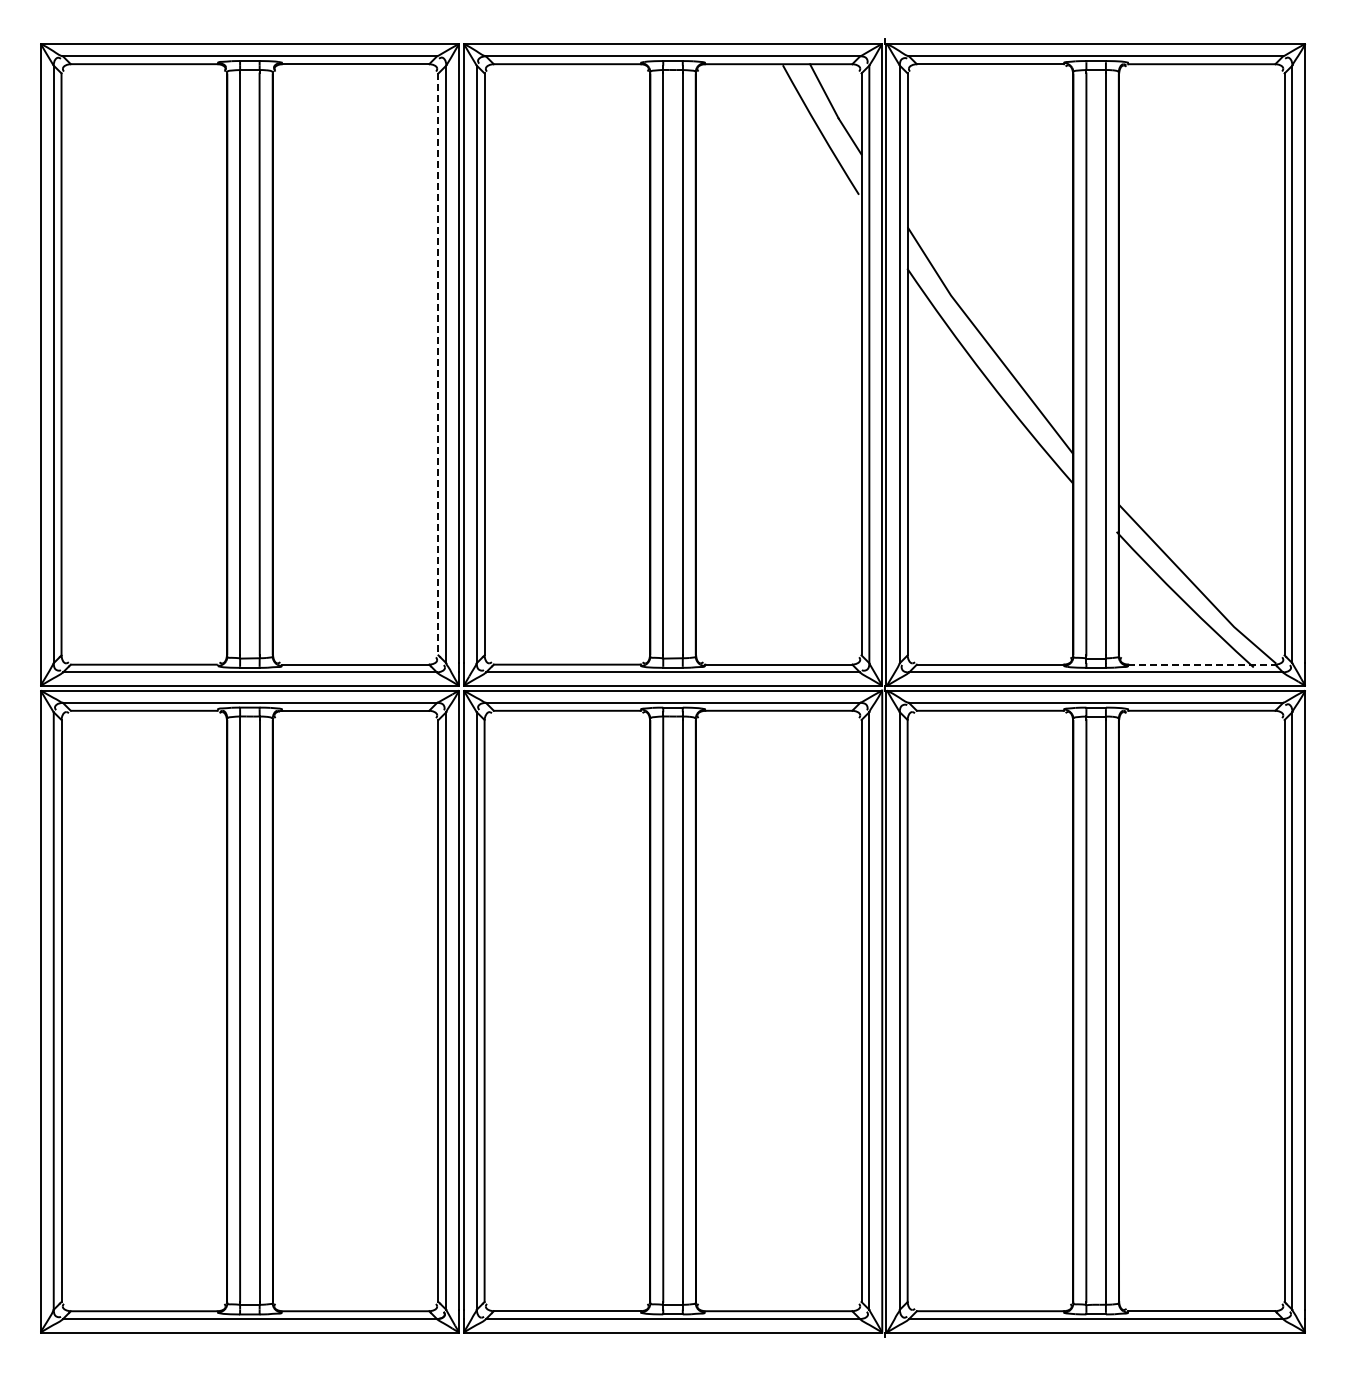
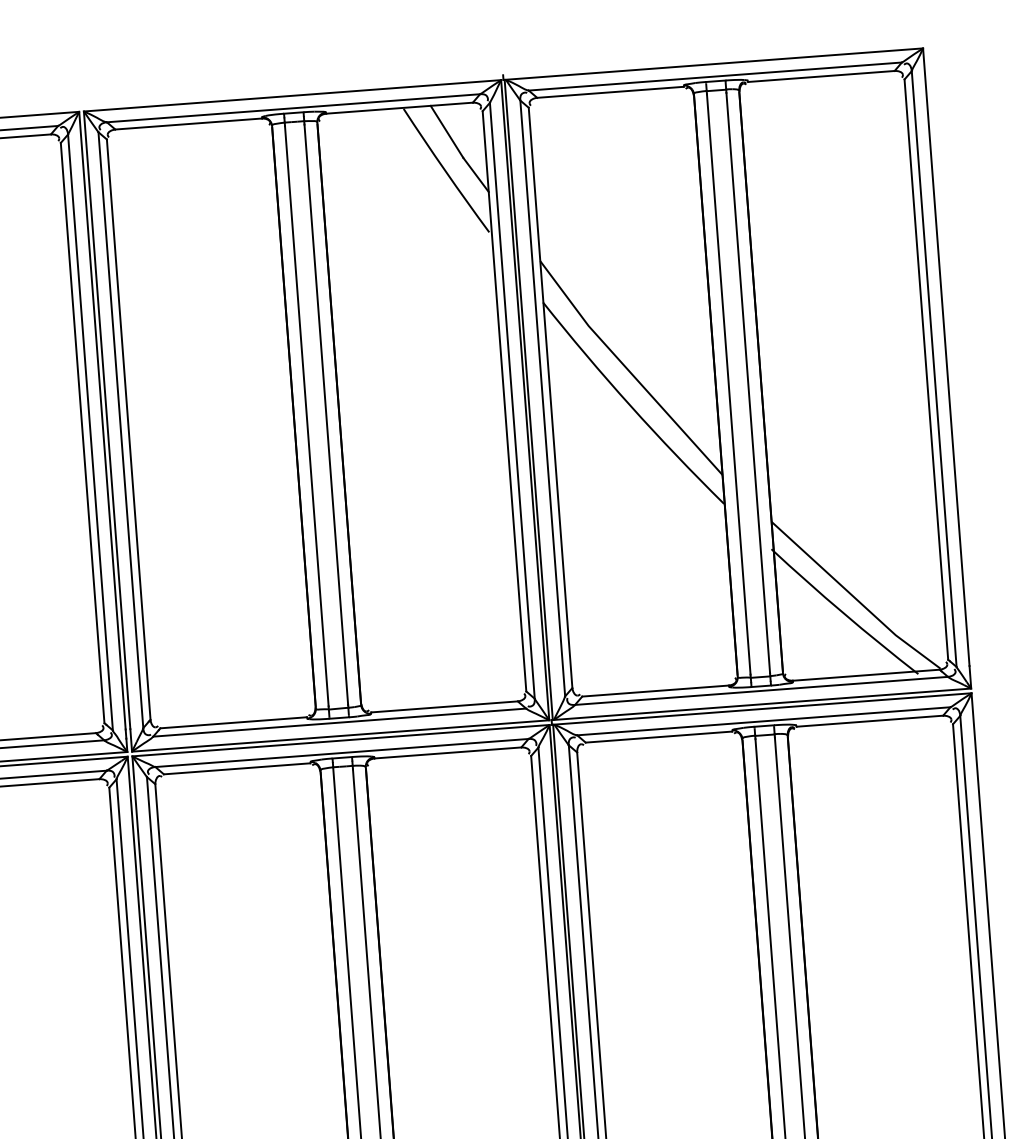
line: (438, 364) -> (82, 433), dashed -> solid
line: (1202, 664) -> (867, 675), dashed -> solid

